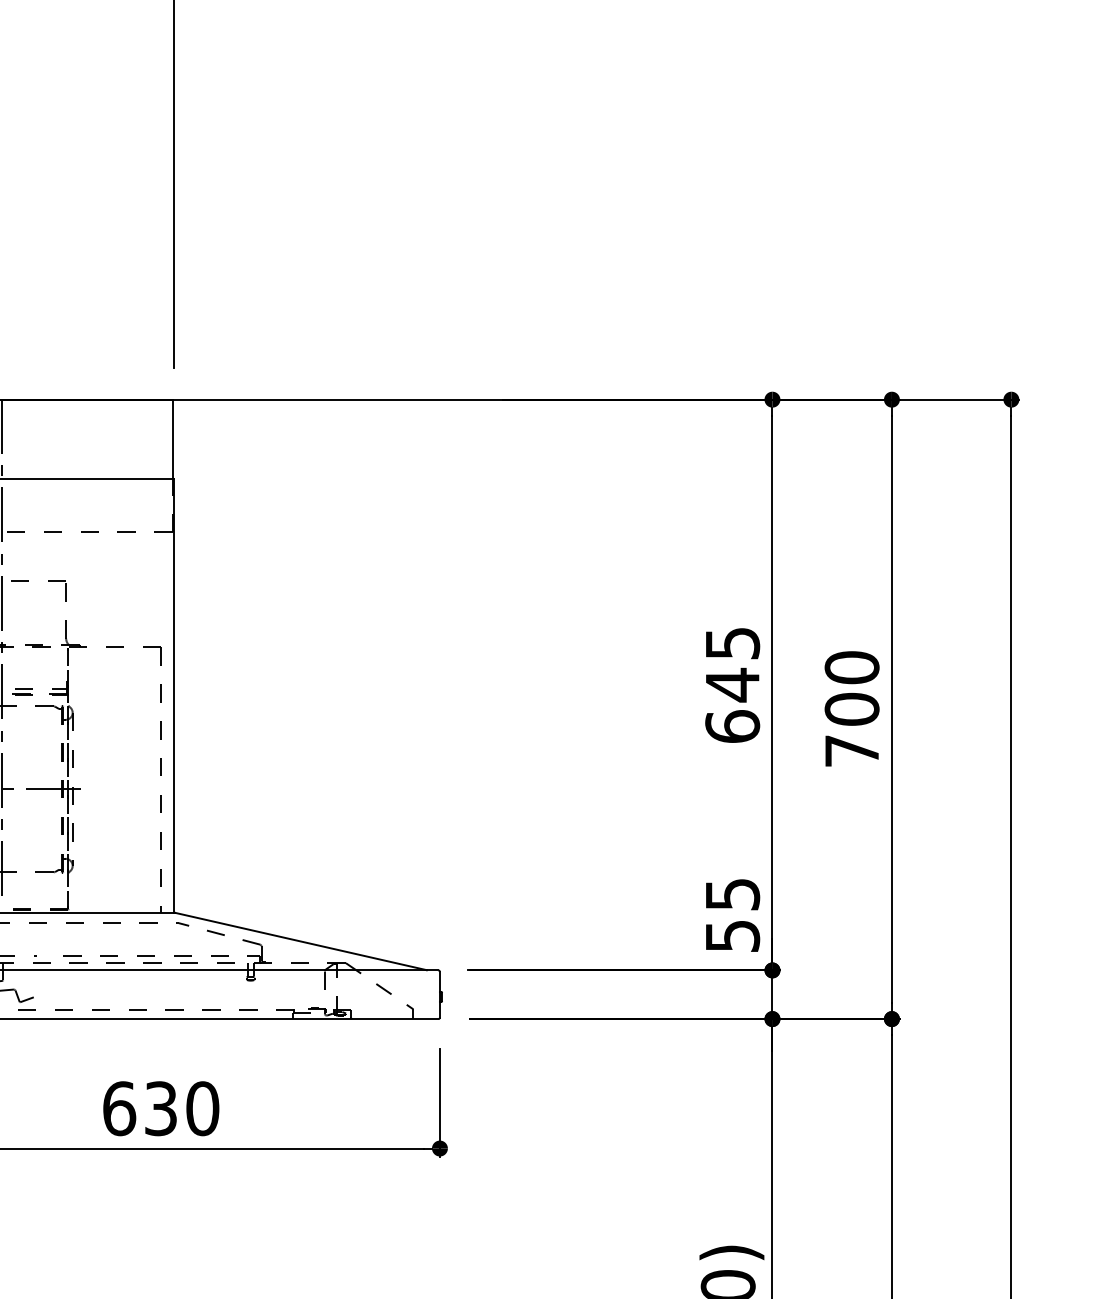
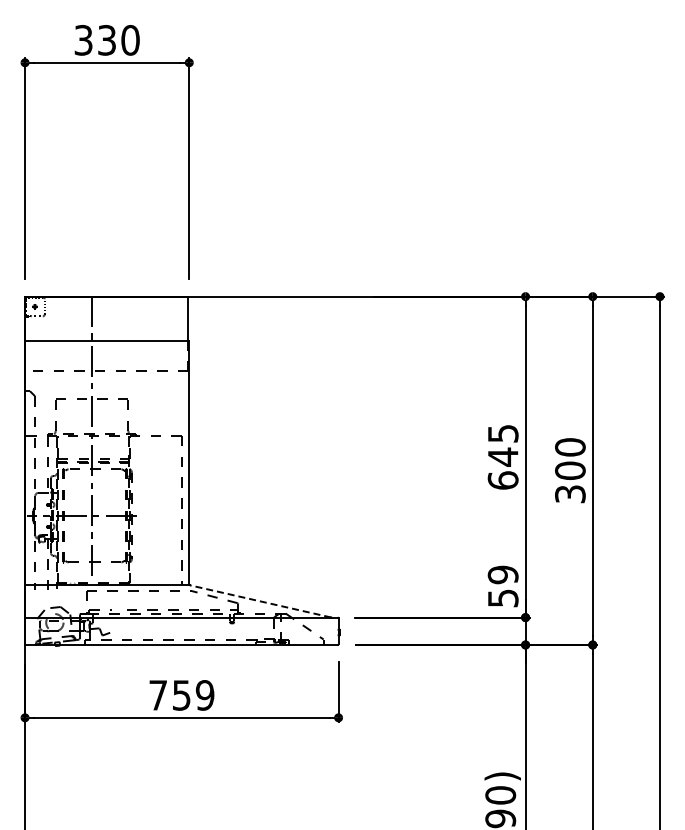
text: (852, 751) -> (570, 494), 700 -> 300
text: (731, 893) -> (502, 574), 55 -> 59
line: (299, 941) -> (259, 601), solid -> dashed
text: (160, 1108) -> (181, 695), 630 -> 759

